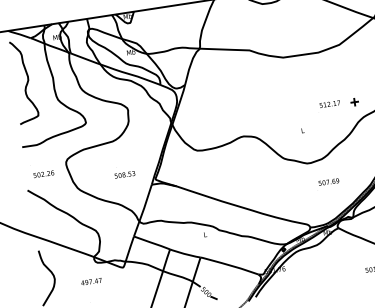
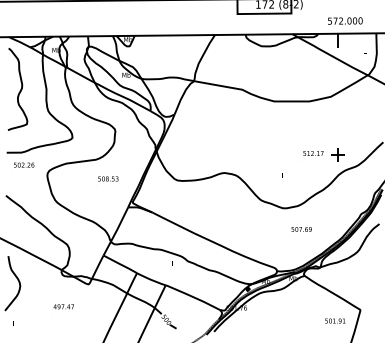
part: (354, 101) -> (337, 154), size x1.67
text: (44, 173) -> (24, 164), moved
text: (125, 174) -> (108, 178), moved
text: (91, 281) -> (63, 306), moved

